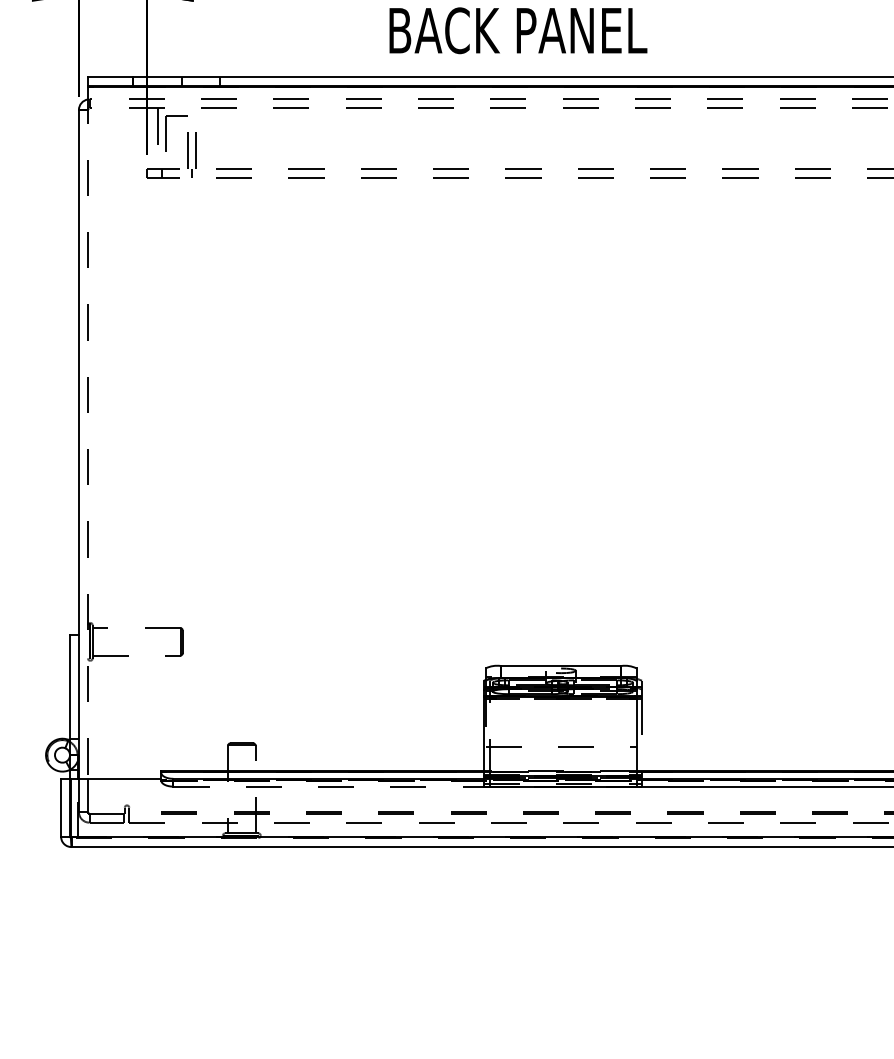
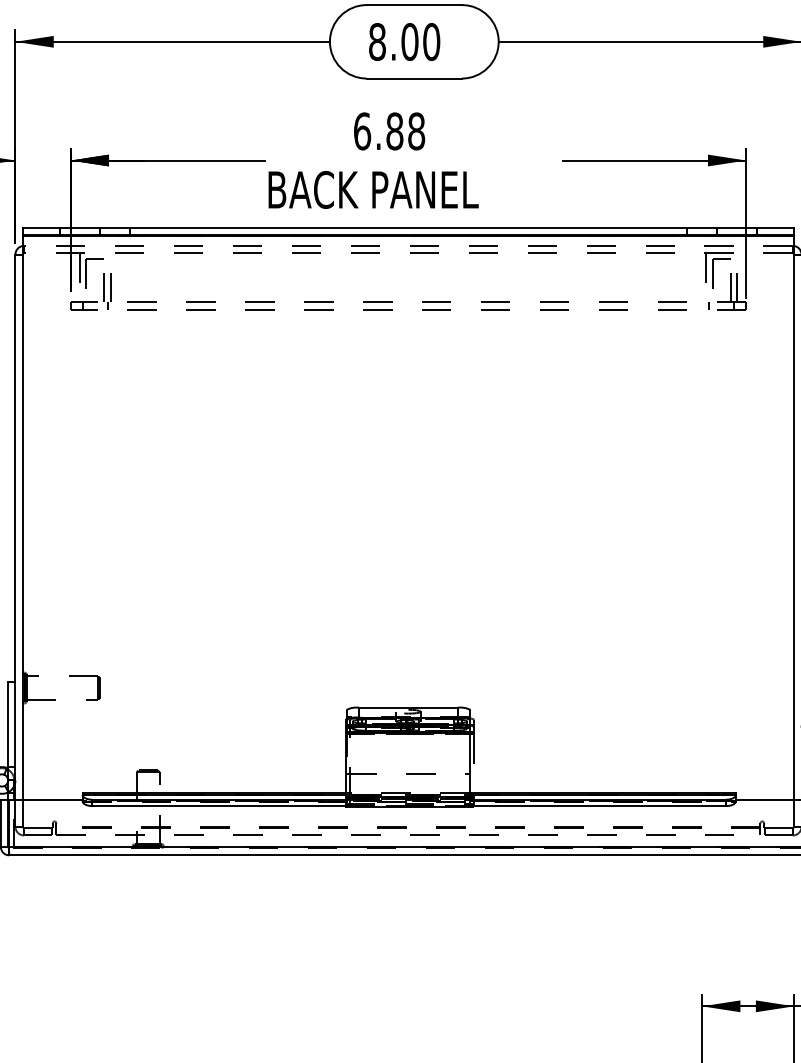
line: (87, 433) -> (22, 518), dashed -> solid
line: (328, 787) -> (218, 806), dashed -> solid

